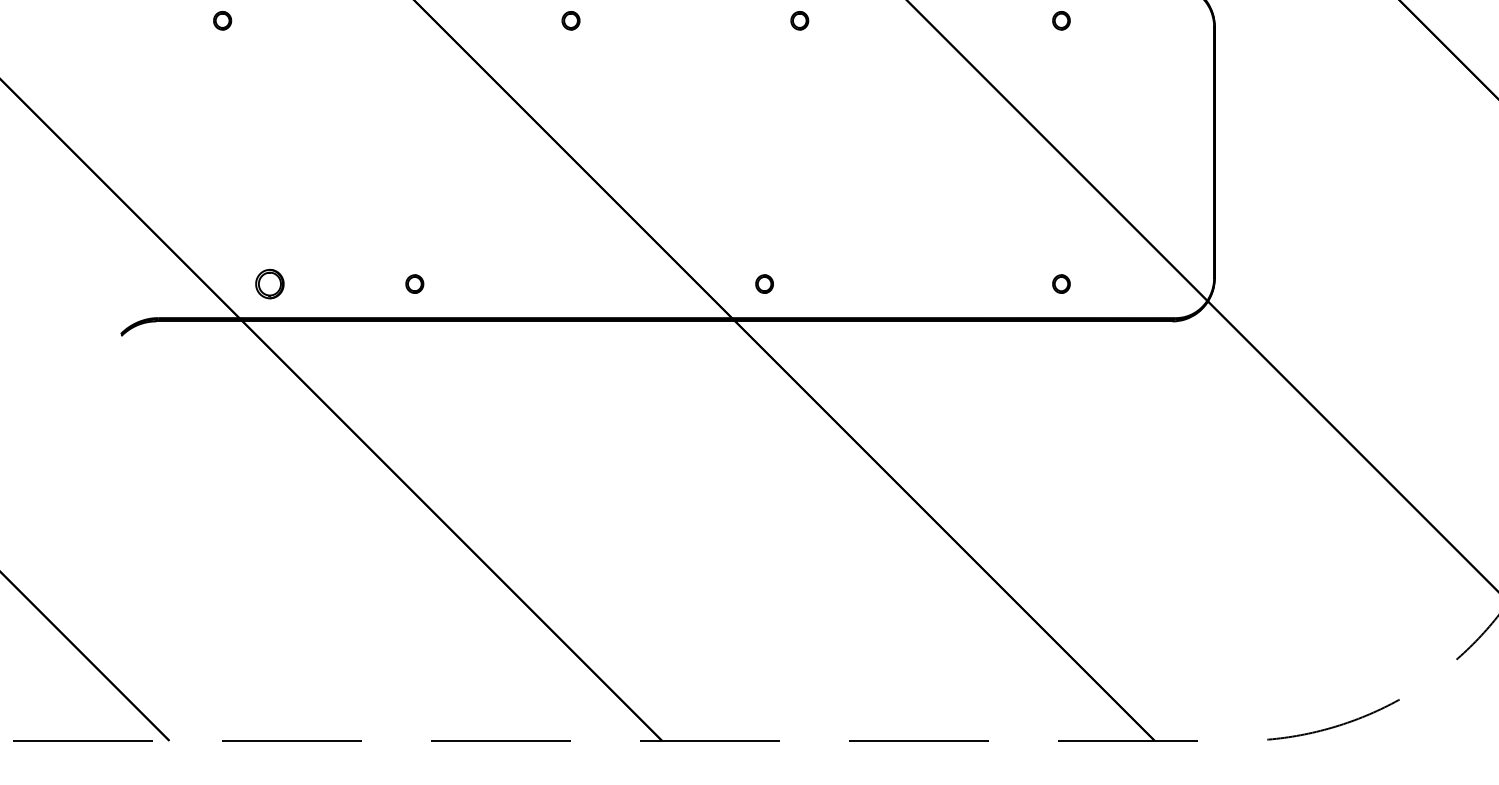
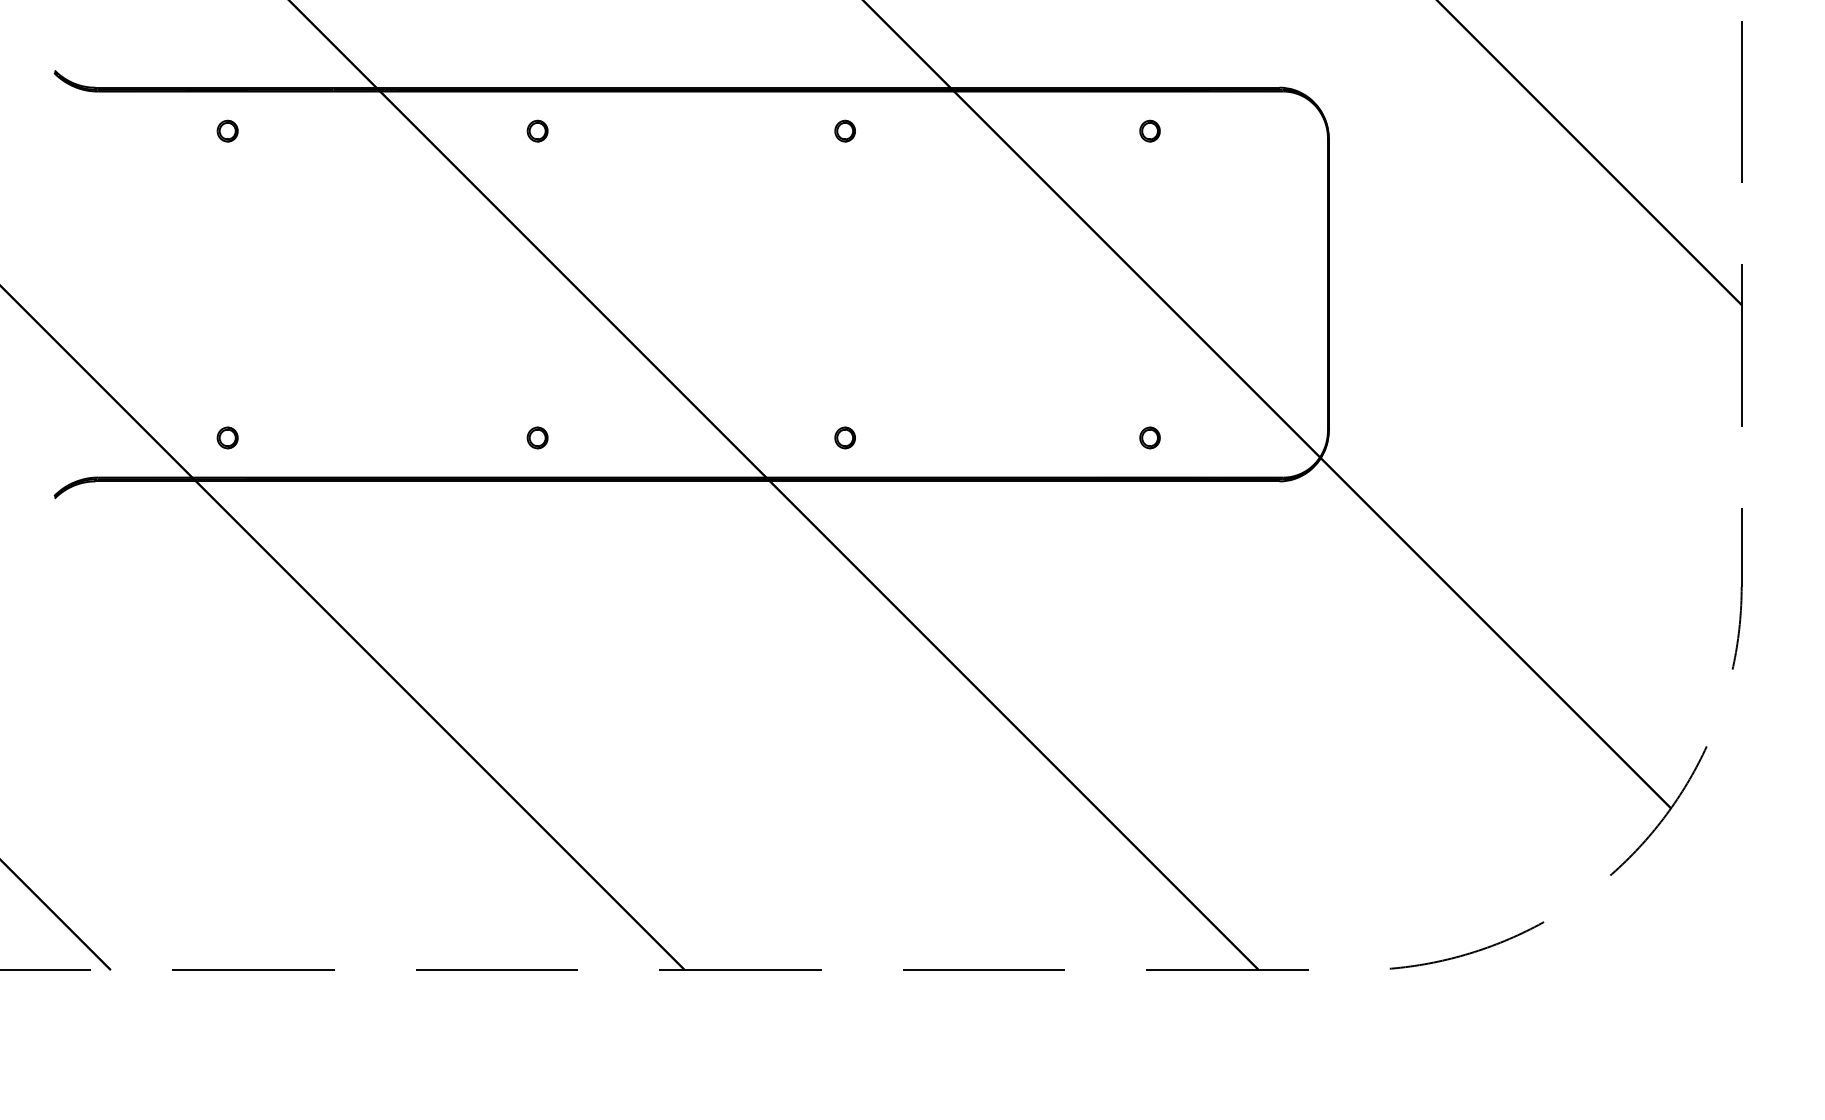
part: (222, 20) -> (227, 130), moved
part: (570, 20) -> (537, 130), moved
part: (269, 283) -> (227, 437), size x0.62
part: (414, 283) -> (537, 437), moved
part: (764, 283) -> (844, 437), moved

